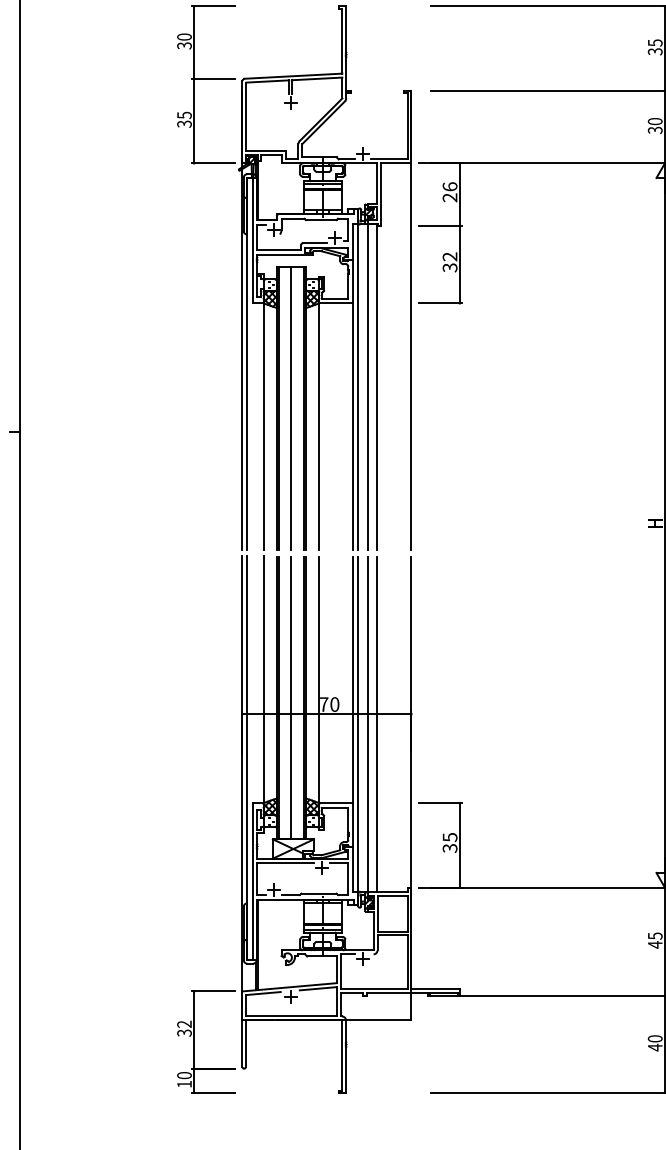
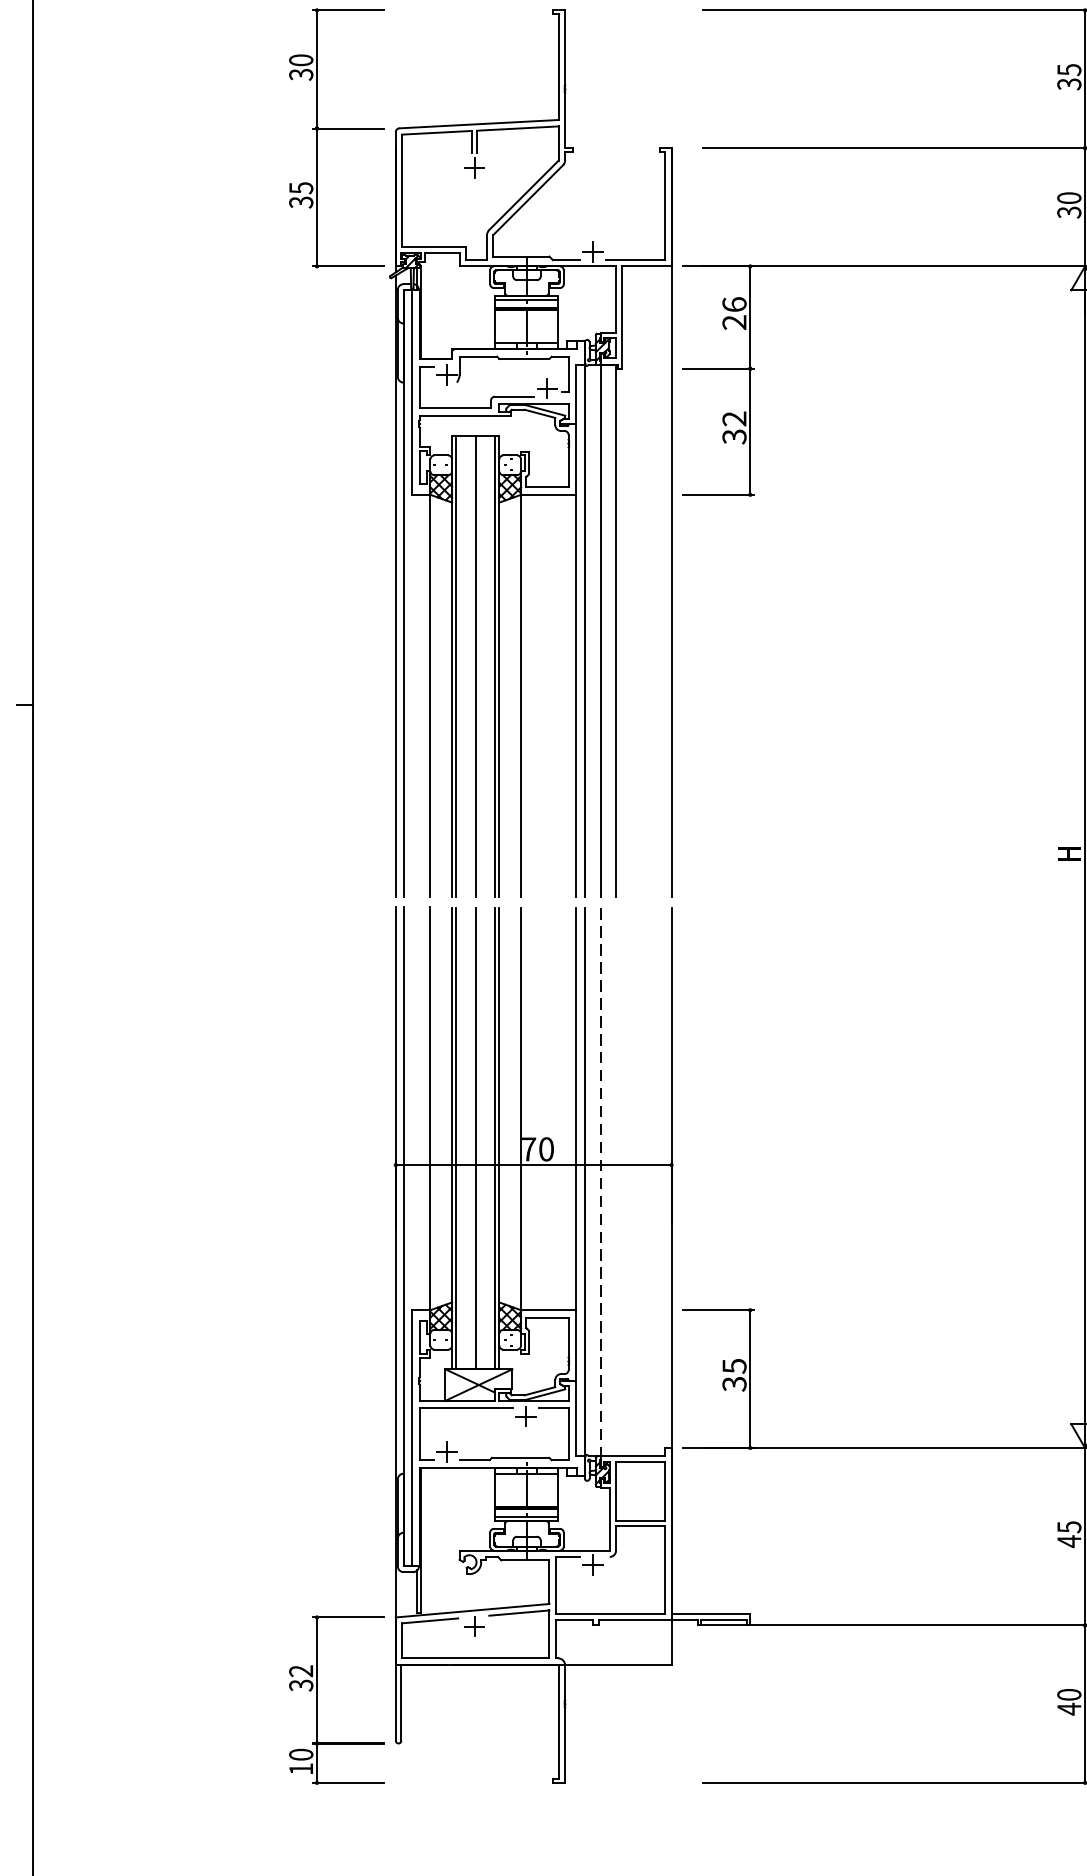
line: (377, 724) -> (616, 1181), removed
line: (368, 725) -> (601, 1183), solid -> dashed

